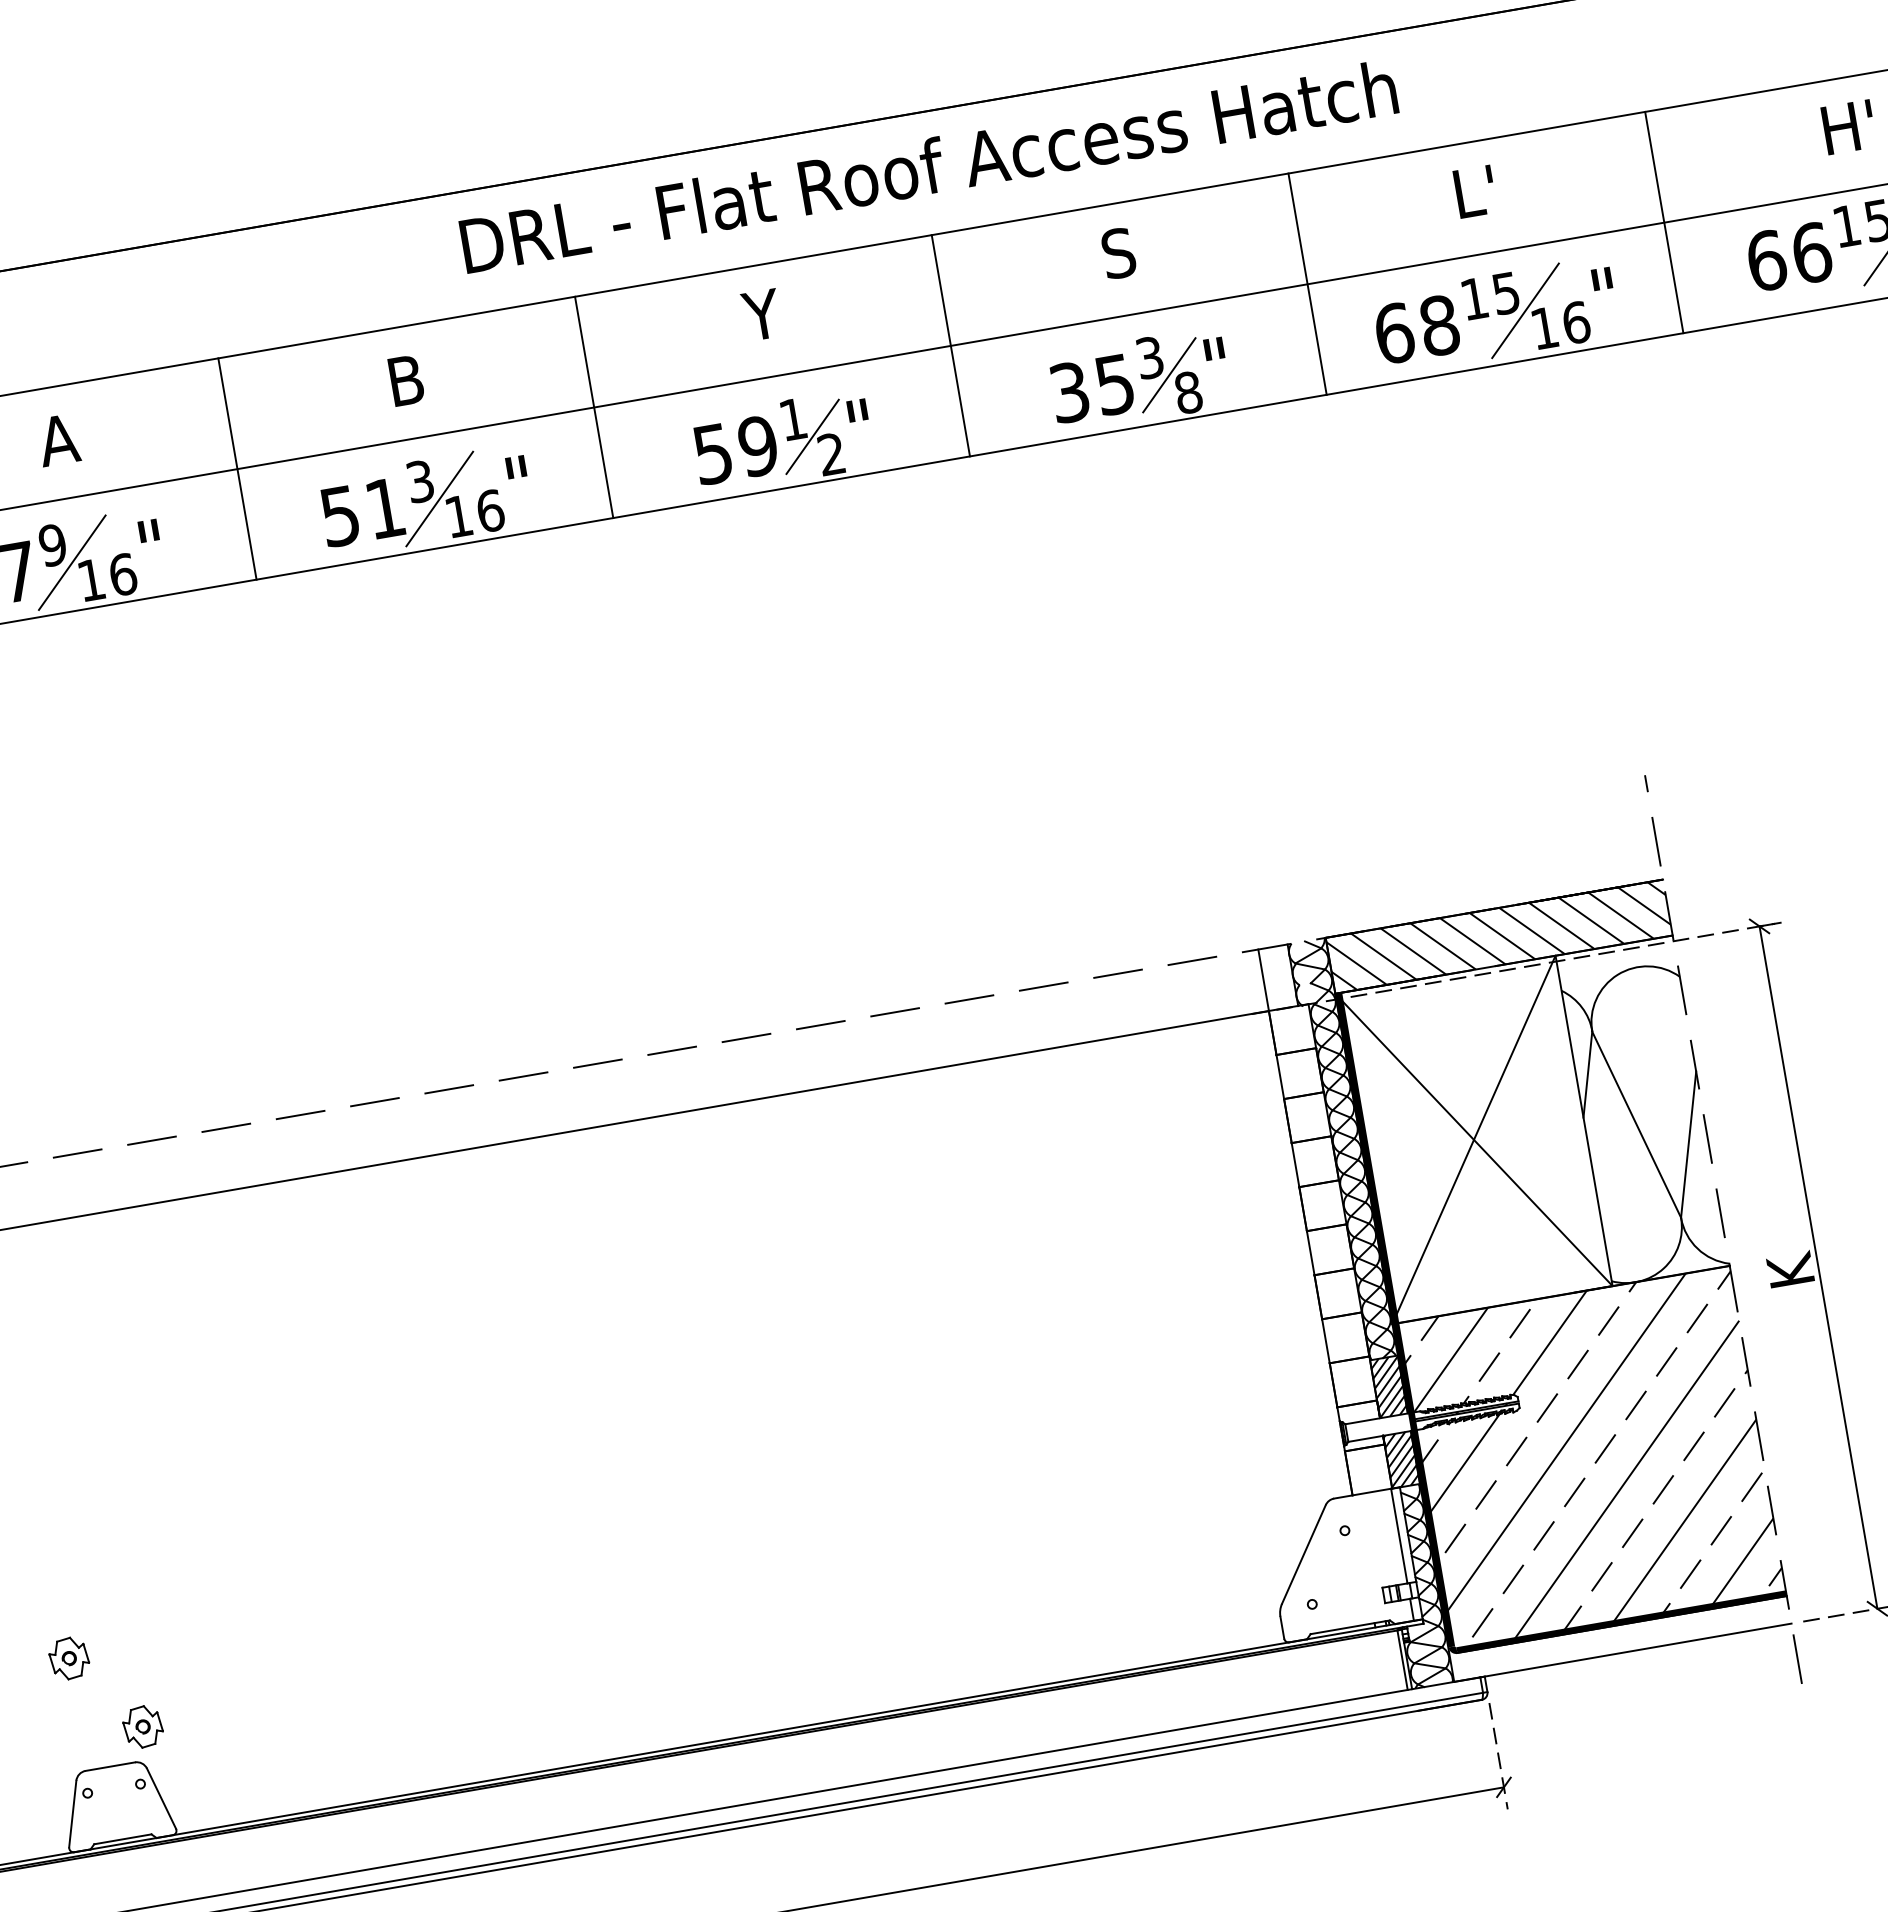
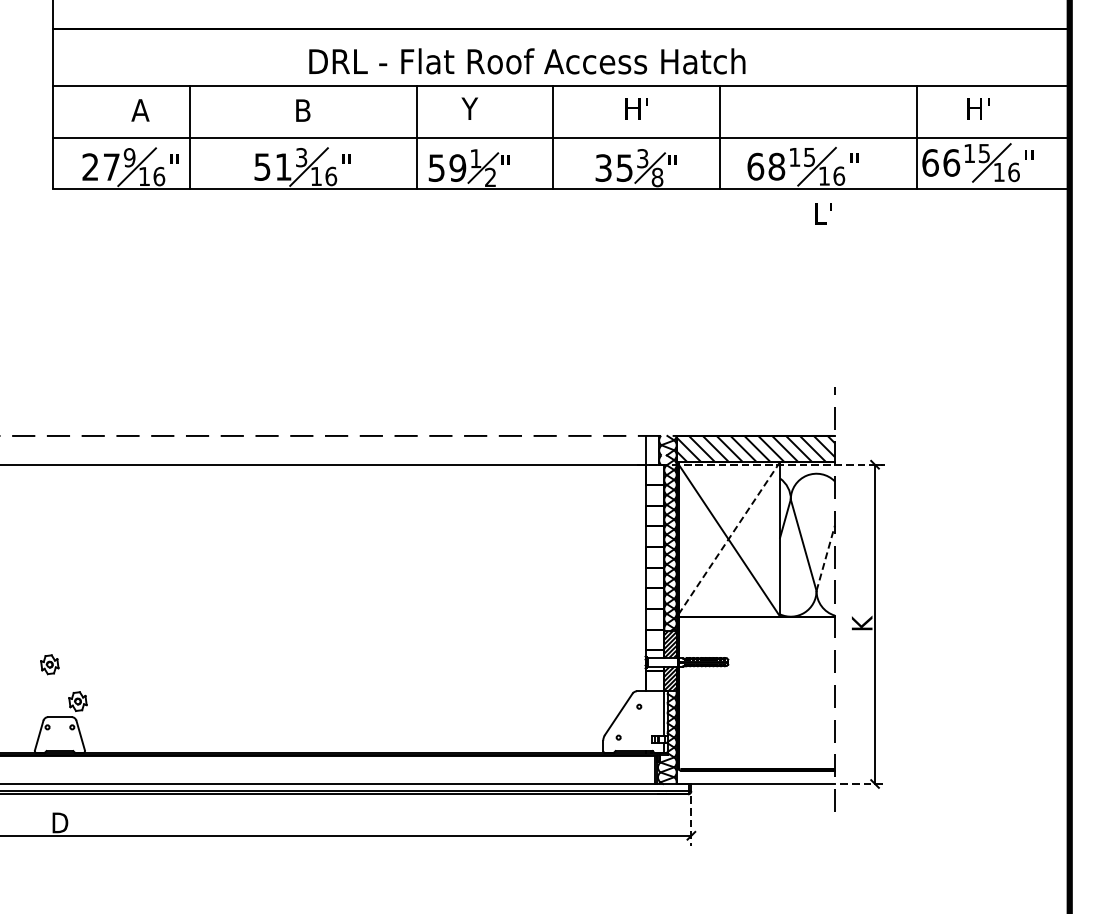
text: (929, 166) -> (527, 61), moved
text: (1475, 191) -> (823, 213), moved
line: (1665, 222) -> (917, 137), moved
text: (1118, 252) -> (636, 108), S -> H'
line: (594, 407) -> (417, 137), moved
line: (237, 468) -> (189, 137), moved
line: (1473, 1140) -> (728, 539), solid -> dashed
line: (1688, 1145) -> (825, 558), solid -> dashed
hatch: (1588, 1459) -> (755, 693), removed

